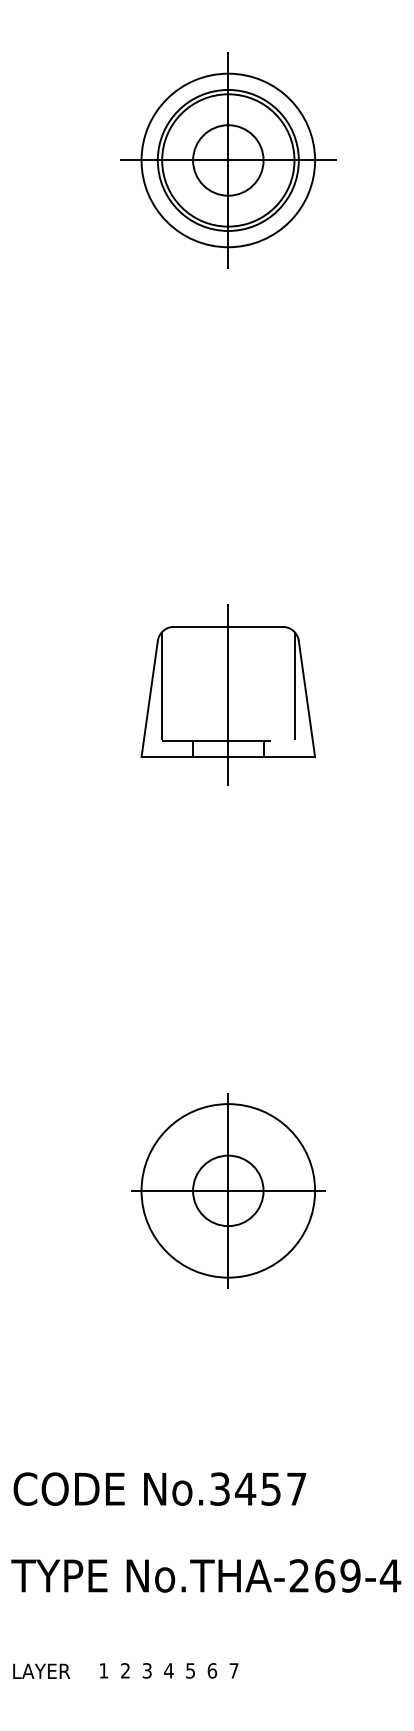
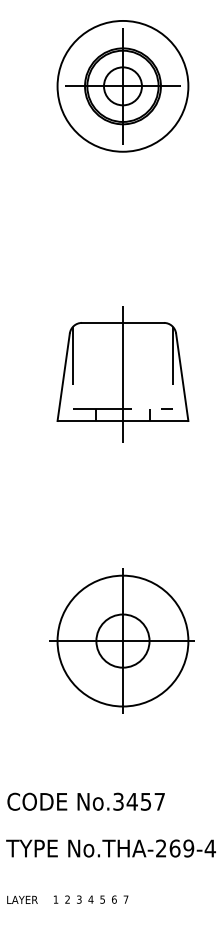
circle: (227, 160) -> (122, 86), size x1.4
part: (227, 693) -> (122, 373), size x1.4
part: (227, 1191) -> (122, 641), size x1.4

